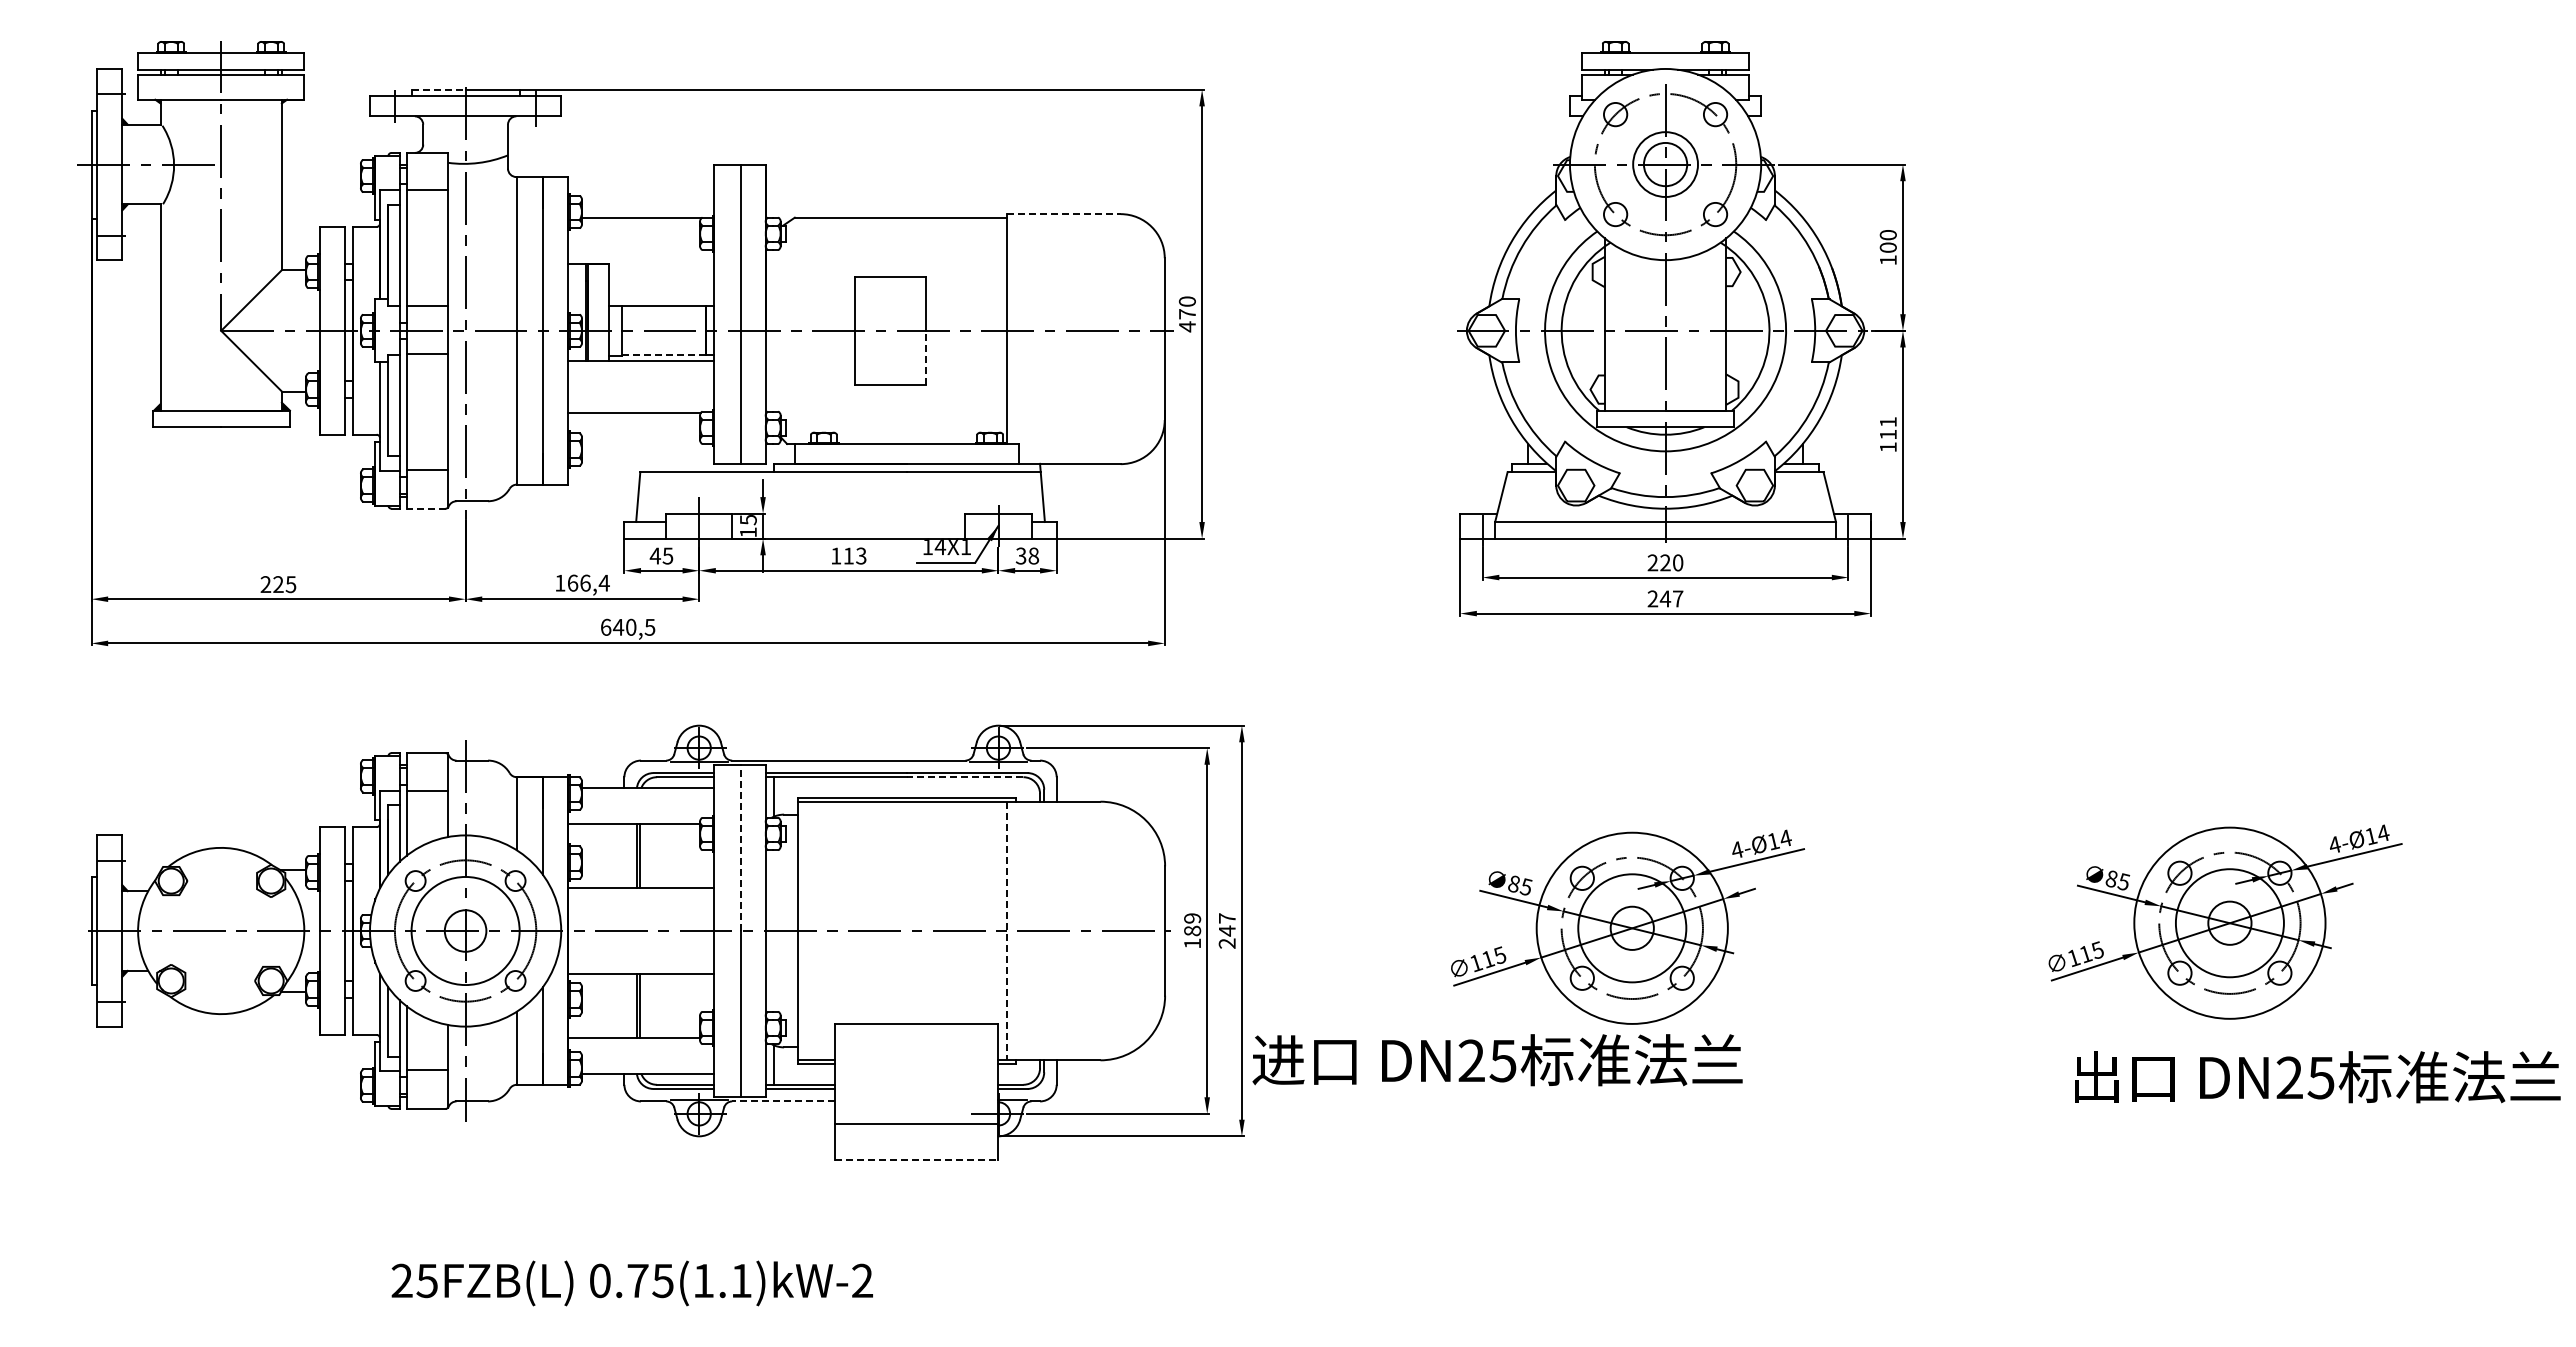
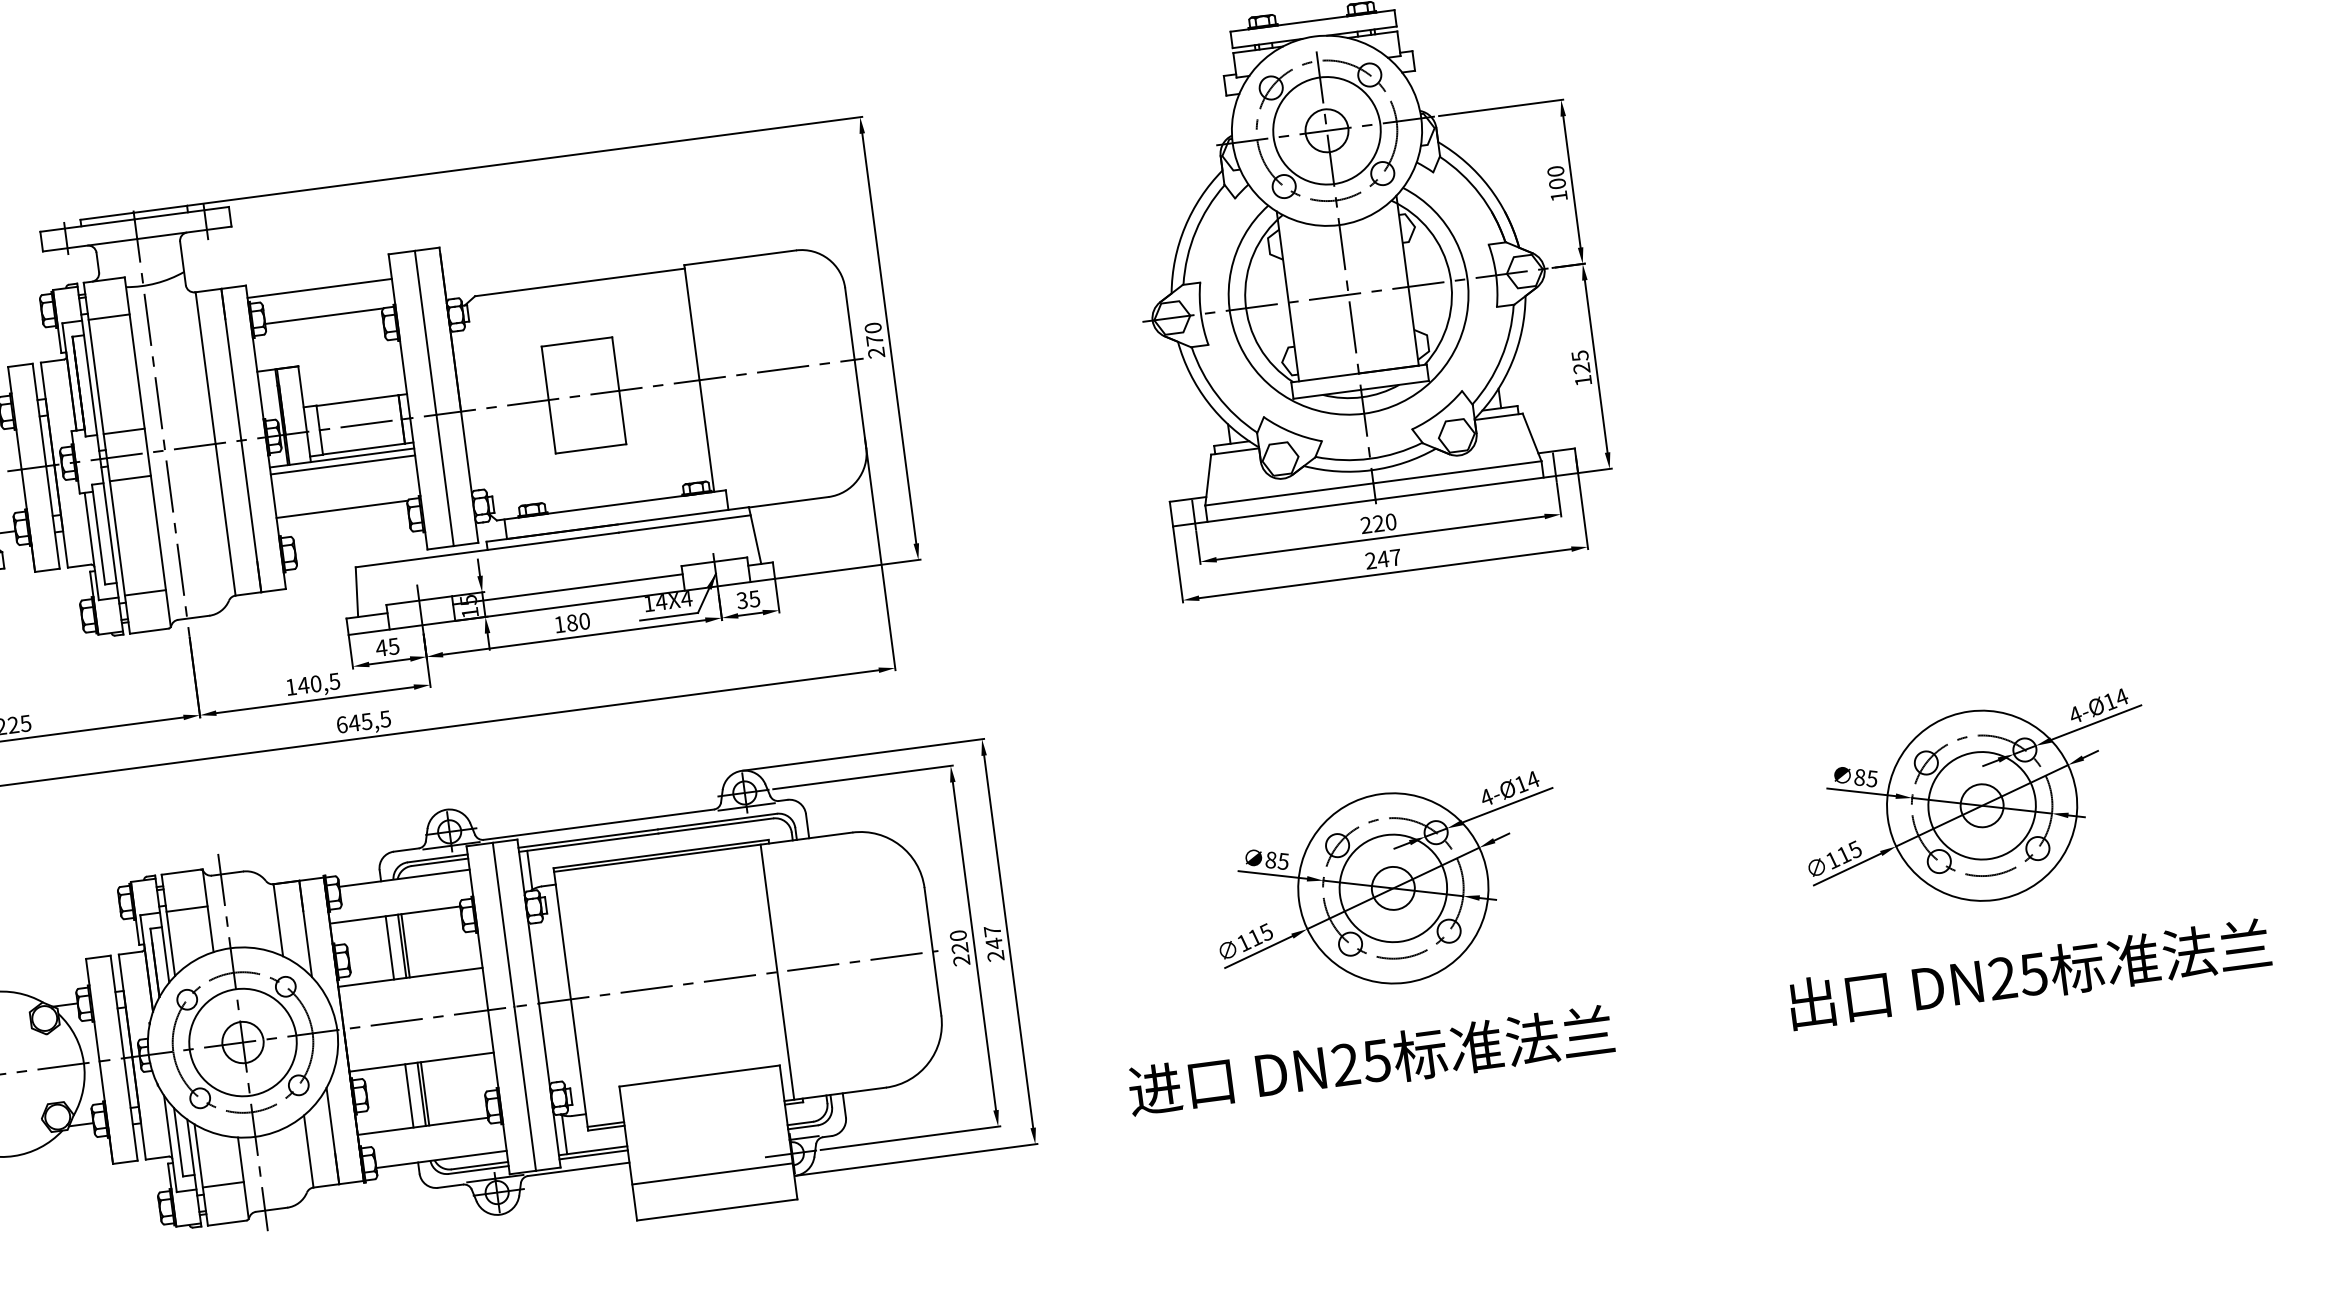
line: (439, 89) -> (107, 215), dashed -> solid
circle: (1665, 164) -> (1326, 130), size x1.67
line: (640, 189) -> (319, 288), added
line: (1064, 214) -> (740, 258), dashed -> solid
text: (1186, 326) -> (875, 352), 470 -> 270
line: (664, 355) -> (364, 449), dashed -> solid
line: (926, 357) -> (623, 417), dashed -> solid
line: (640, 368) -> (342, 465), added
text: (1887, 428) -> (1580, 362), 111 -> 125
line: (426, 508) -> (149, 630), dashed -> solid
line: (848, 522) -> (567, 589), added
text: (965, 547) -> (686, 599), 14X1 -> 14X4
text: (854, 555) -> (577, 621), 113 -> 180
text: (1033, 555) -> (754, 598), 38 -> 35
text: (588, 582) -> (318, 682), 166,4 -> 140,5
text: (630, 626) -> (366, 720), 640,5 -> 645,5
line: (964, 777) -> (715, 826), dashed -> solid
line: (740, 847) -> (503, 924), dashed -> solid
line: (624, 855) -> (389, 947), added
text: (1192, 930) -> (959, 947), 189 -> 220
line: (1007, 931) -> (777, 972), dashed -> solid
line: (624, 1006) -> (409, 1096), added
text: (1497, 1060) -> (1371, 1061), moved
text: (2317, 1077) -> (2029, 974), moved
line: (783, 1101) -> (578, 1169), dashed -> solid
line: (916, 1160) -> (717, 1210), dashed -> solid

